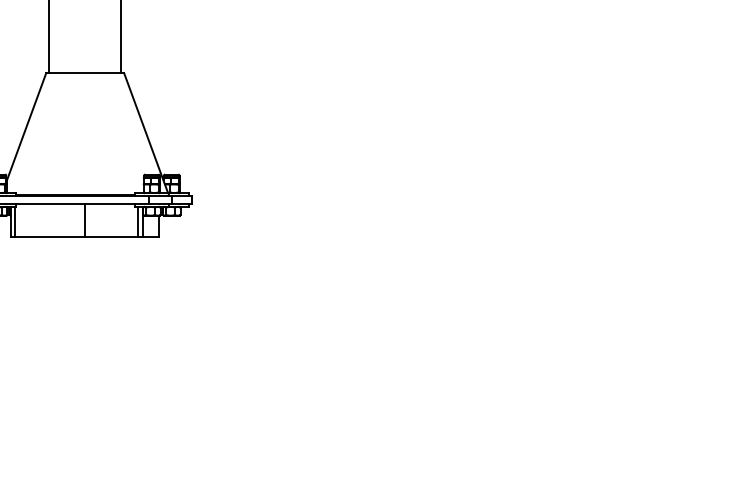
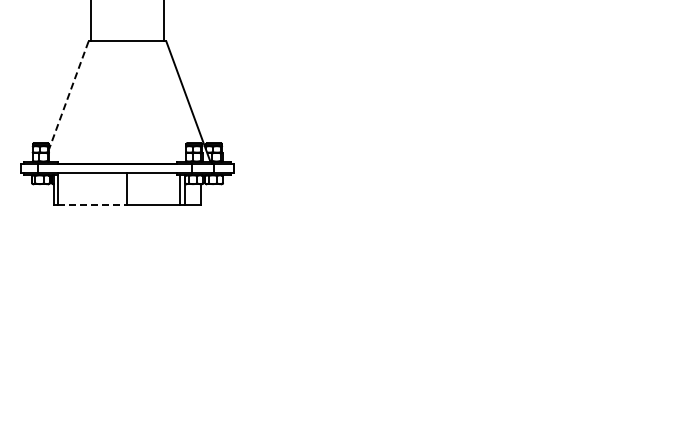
line: (26, 127) -> (68, 95), solid -> dashed
line: (49, 236) -> (91, 204), solid -> dashed

